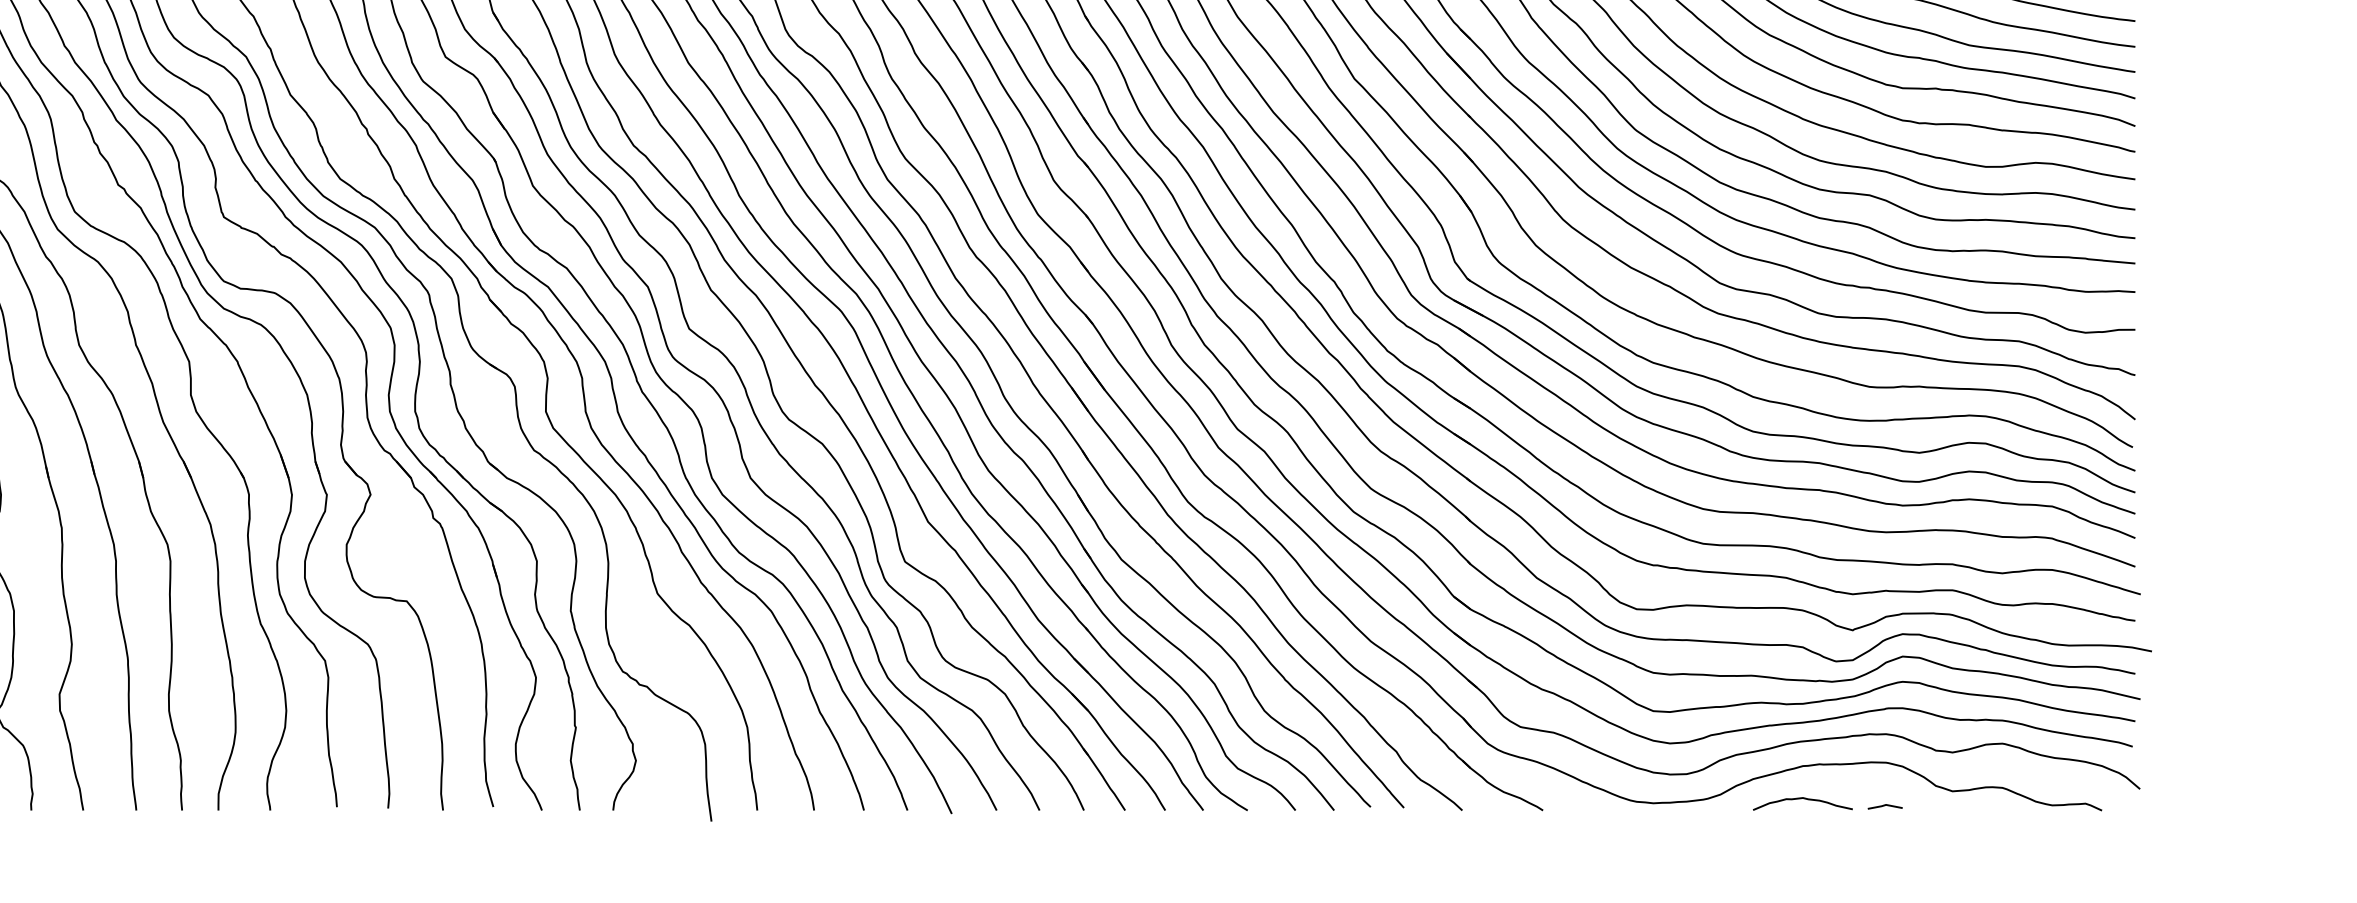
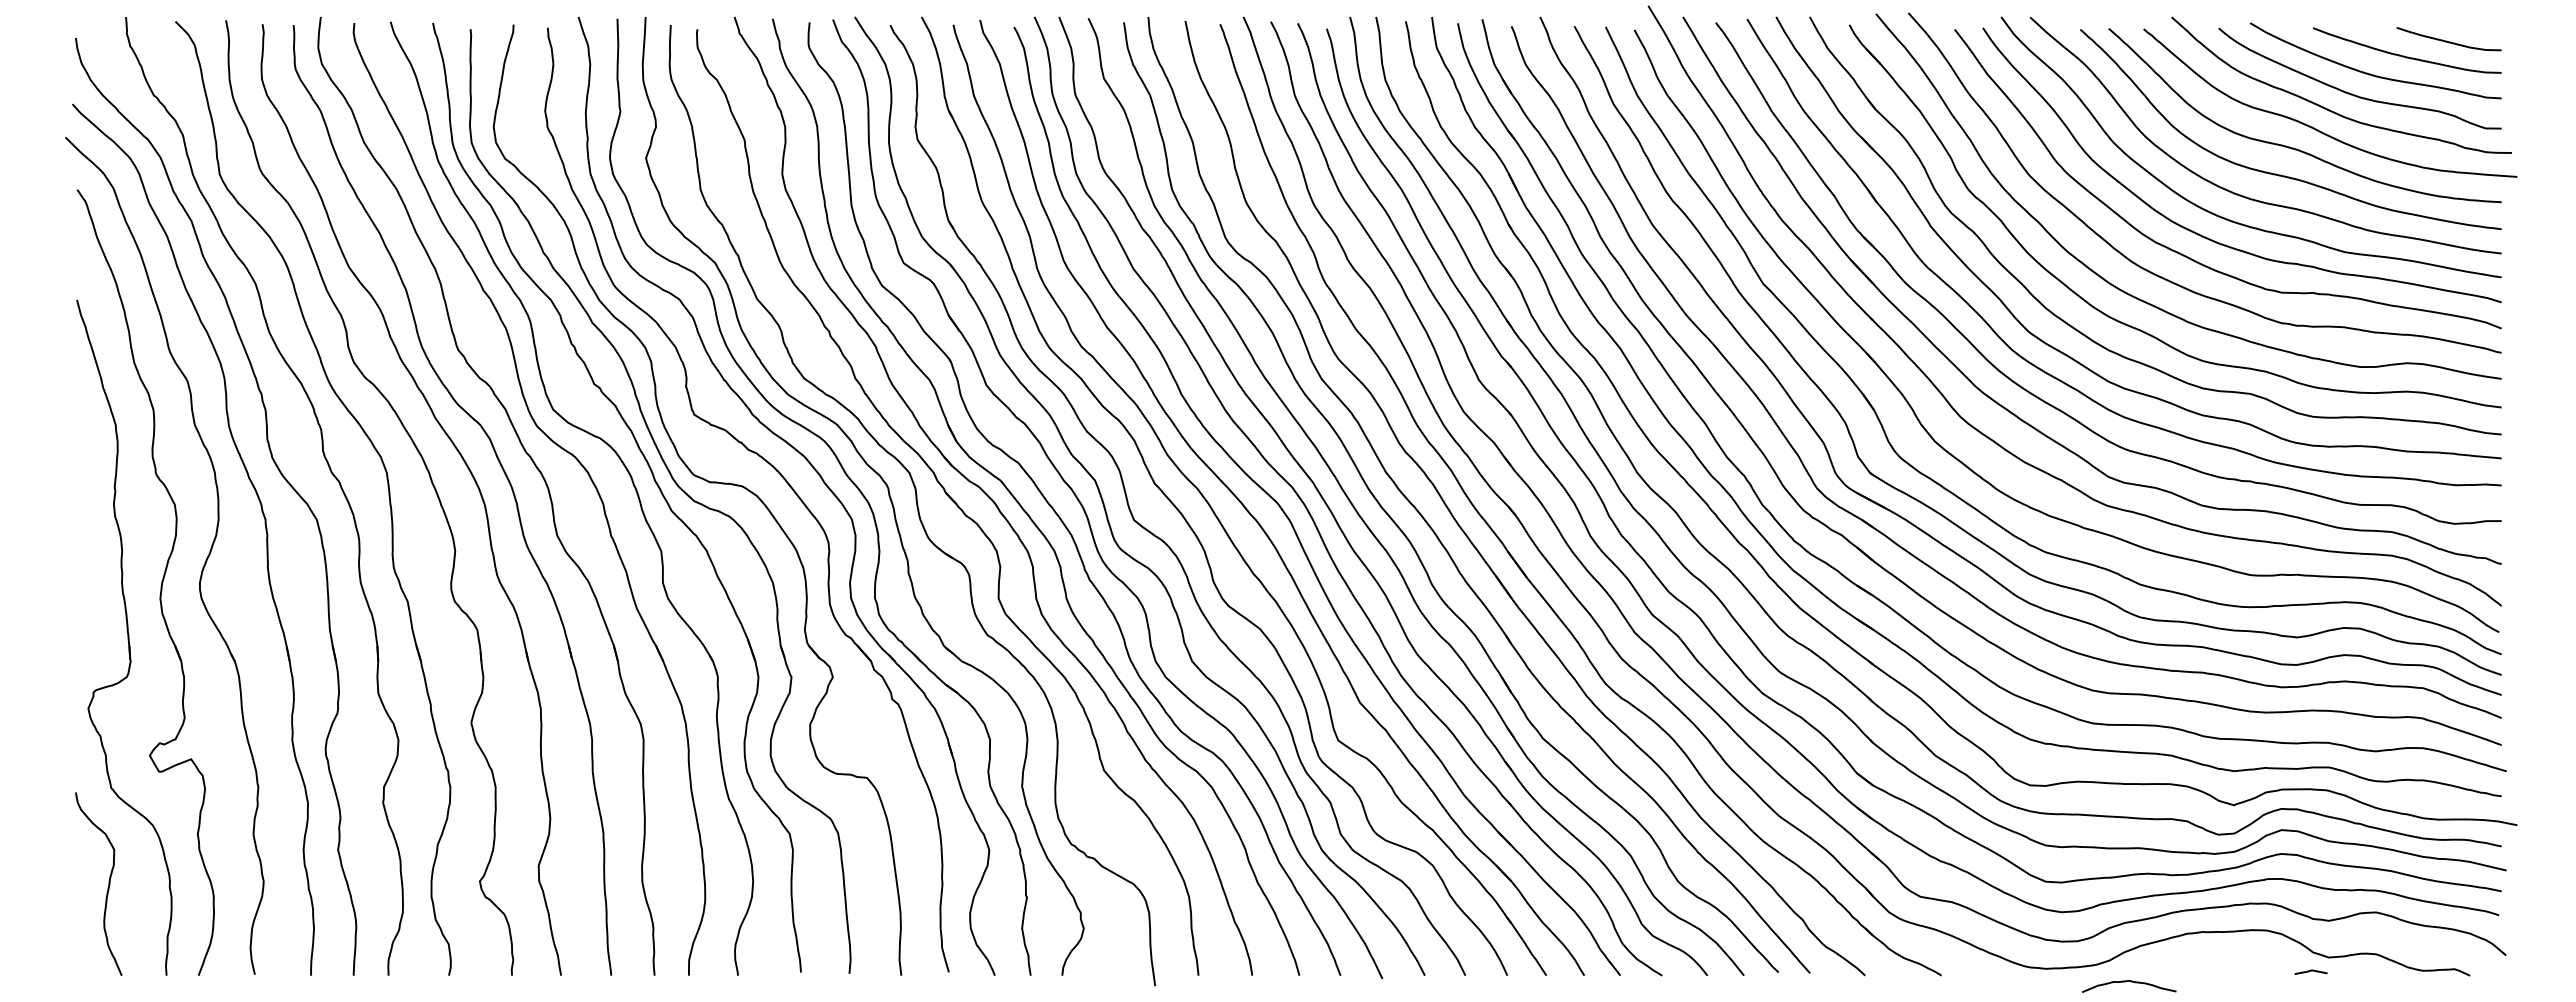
curve: (1805, 799) -> (2131, 982), moved
line: (1884, 806) -> (2310, 971), moved

